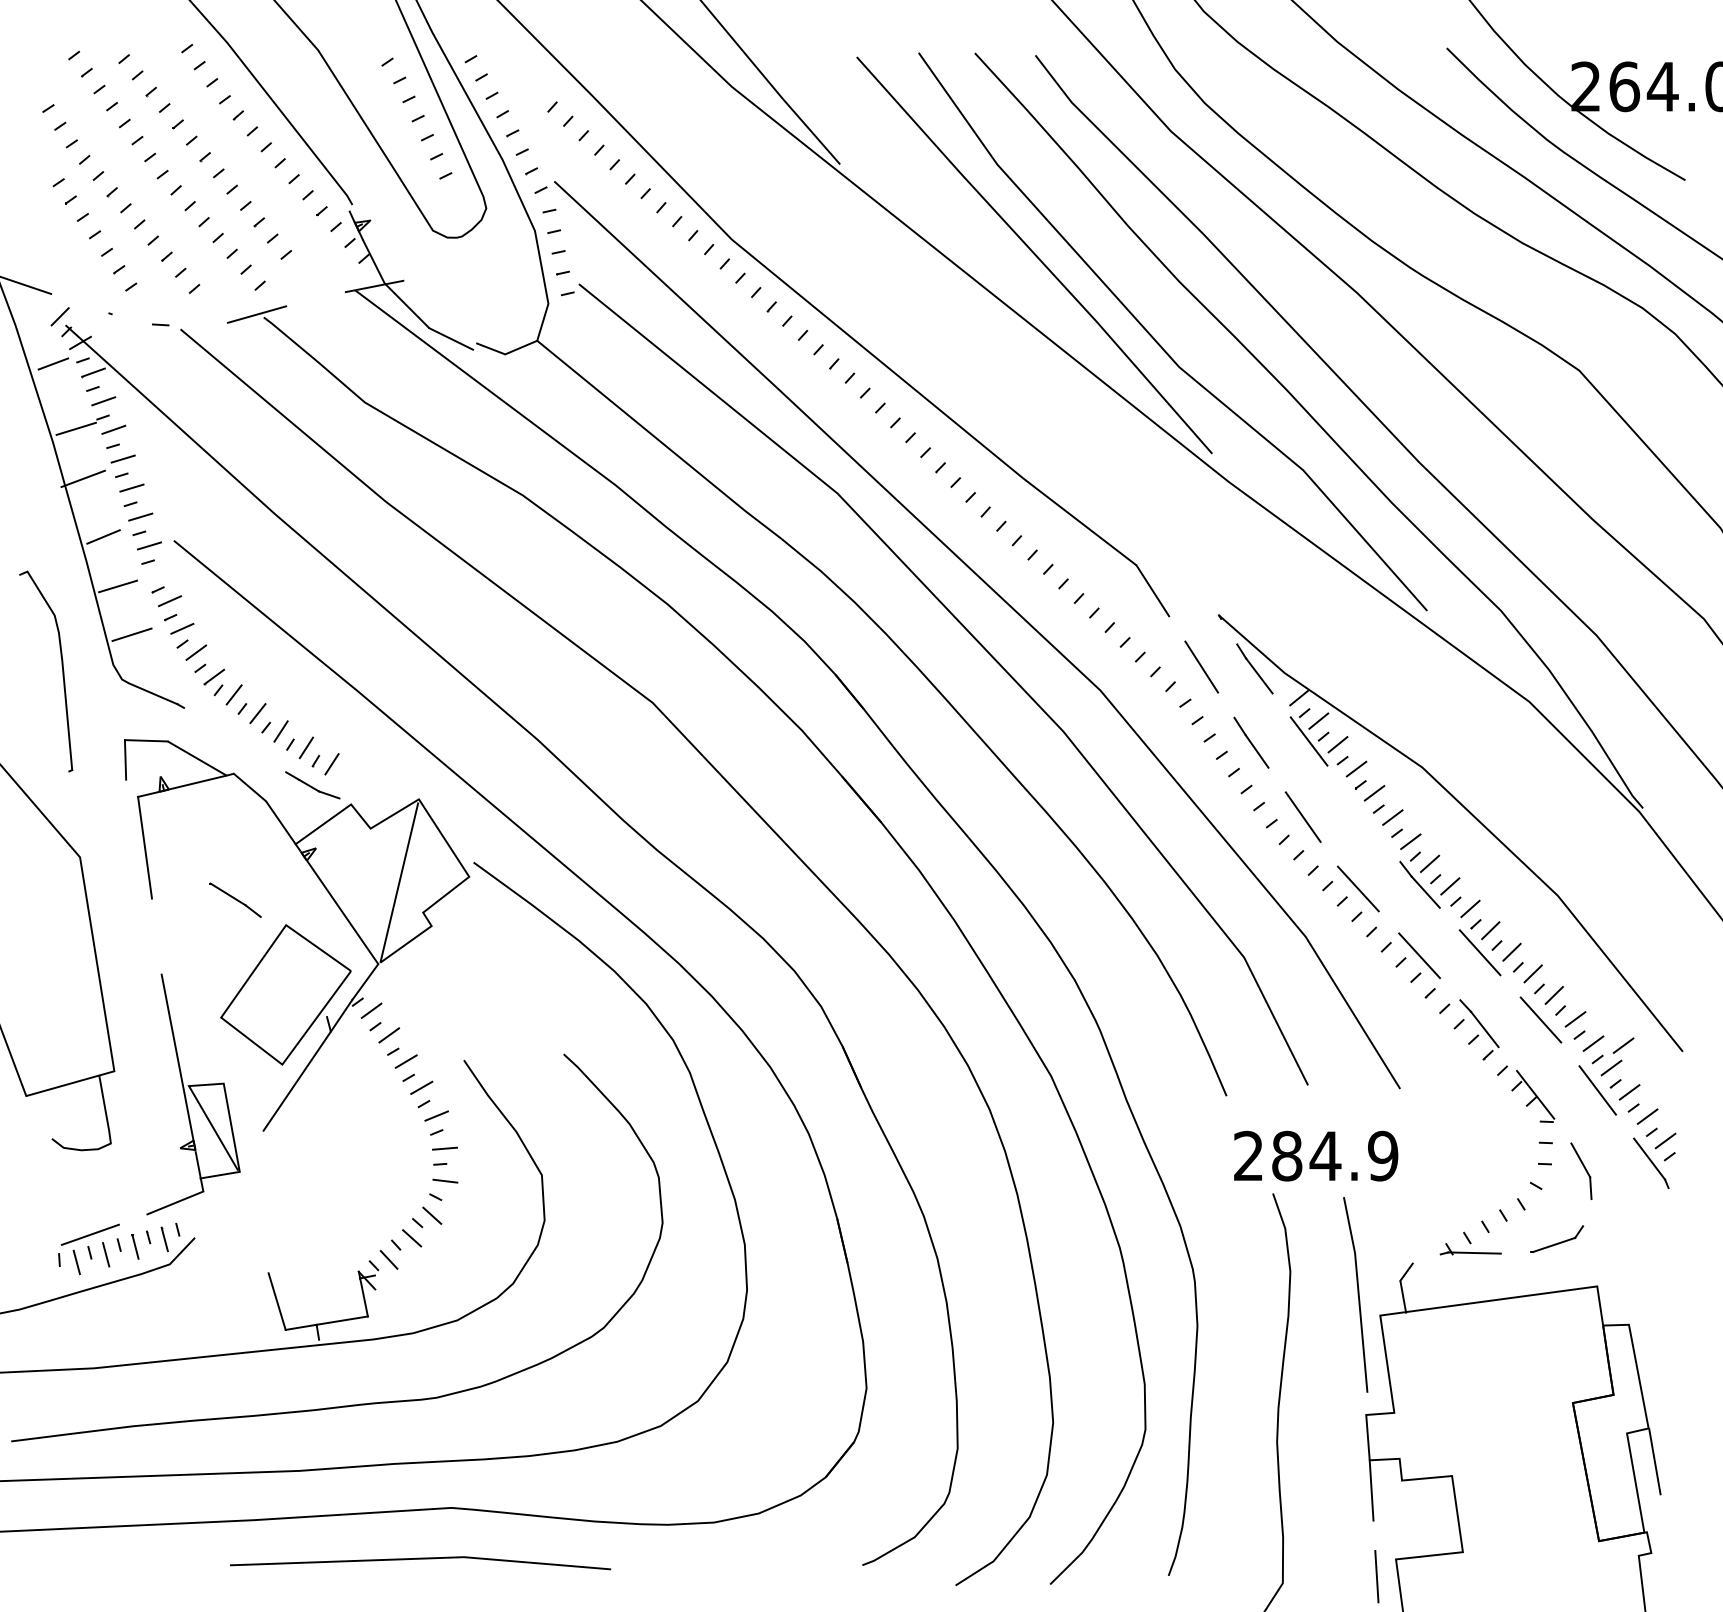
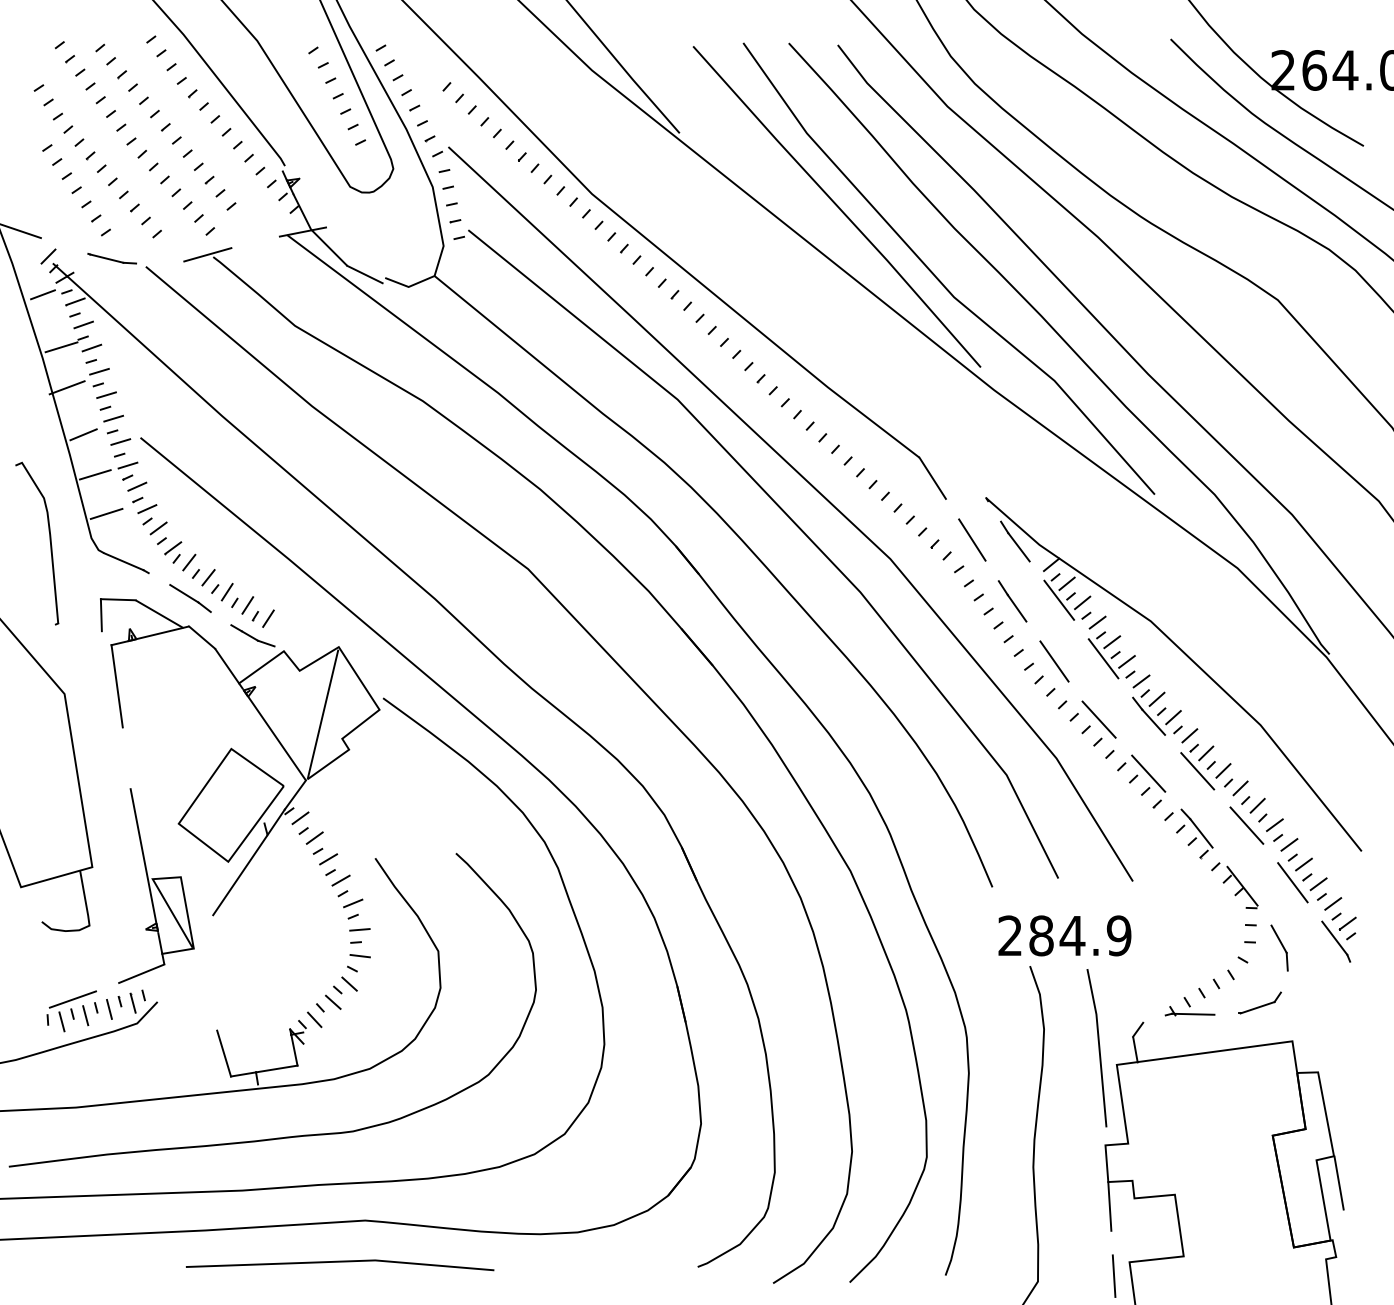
line: (131, 319) -> (106, 258), added
line: (157, 574) -> (127, 465), added
line: (1363, 813) -> (1103, 658), added
part: (235, 899) -> (190, 597), moved
line: (1623, 1045) -> (1313, 846), removed

